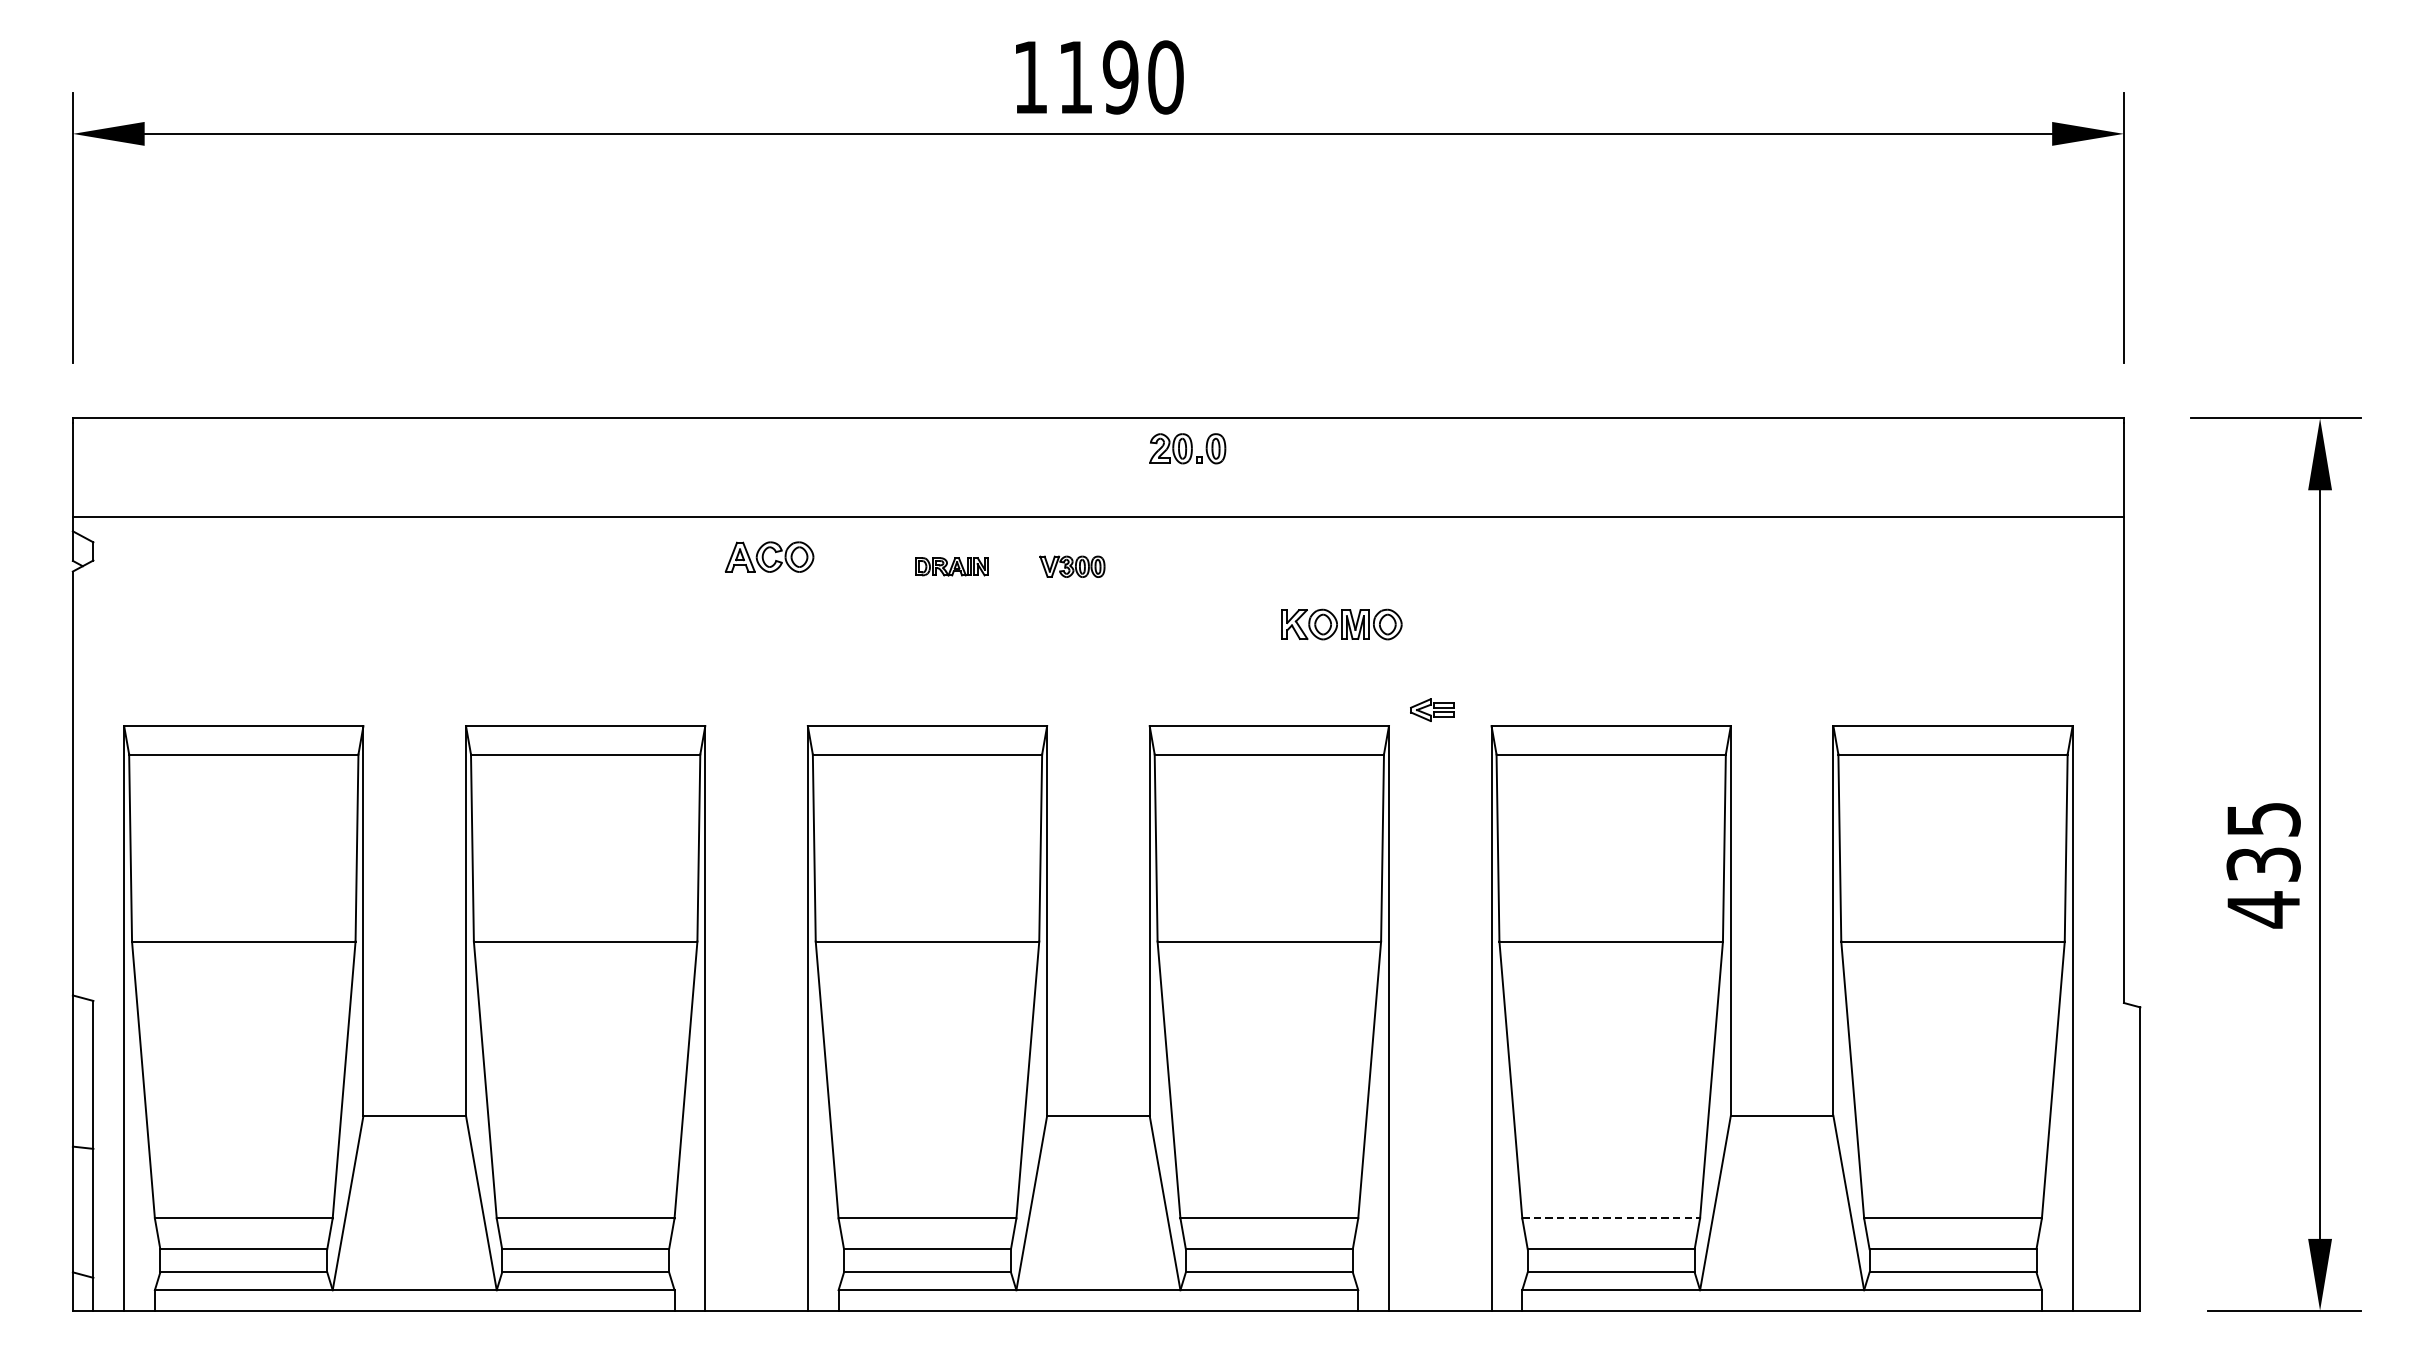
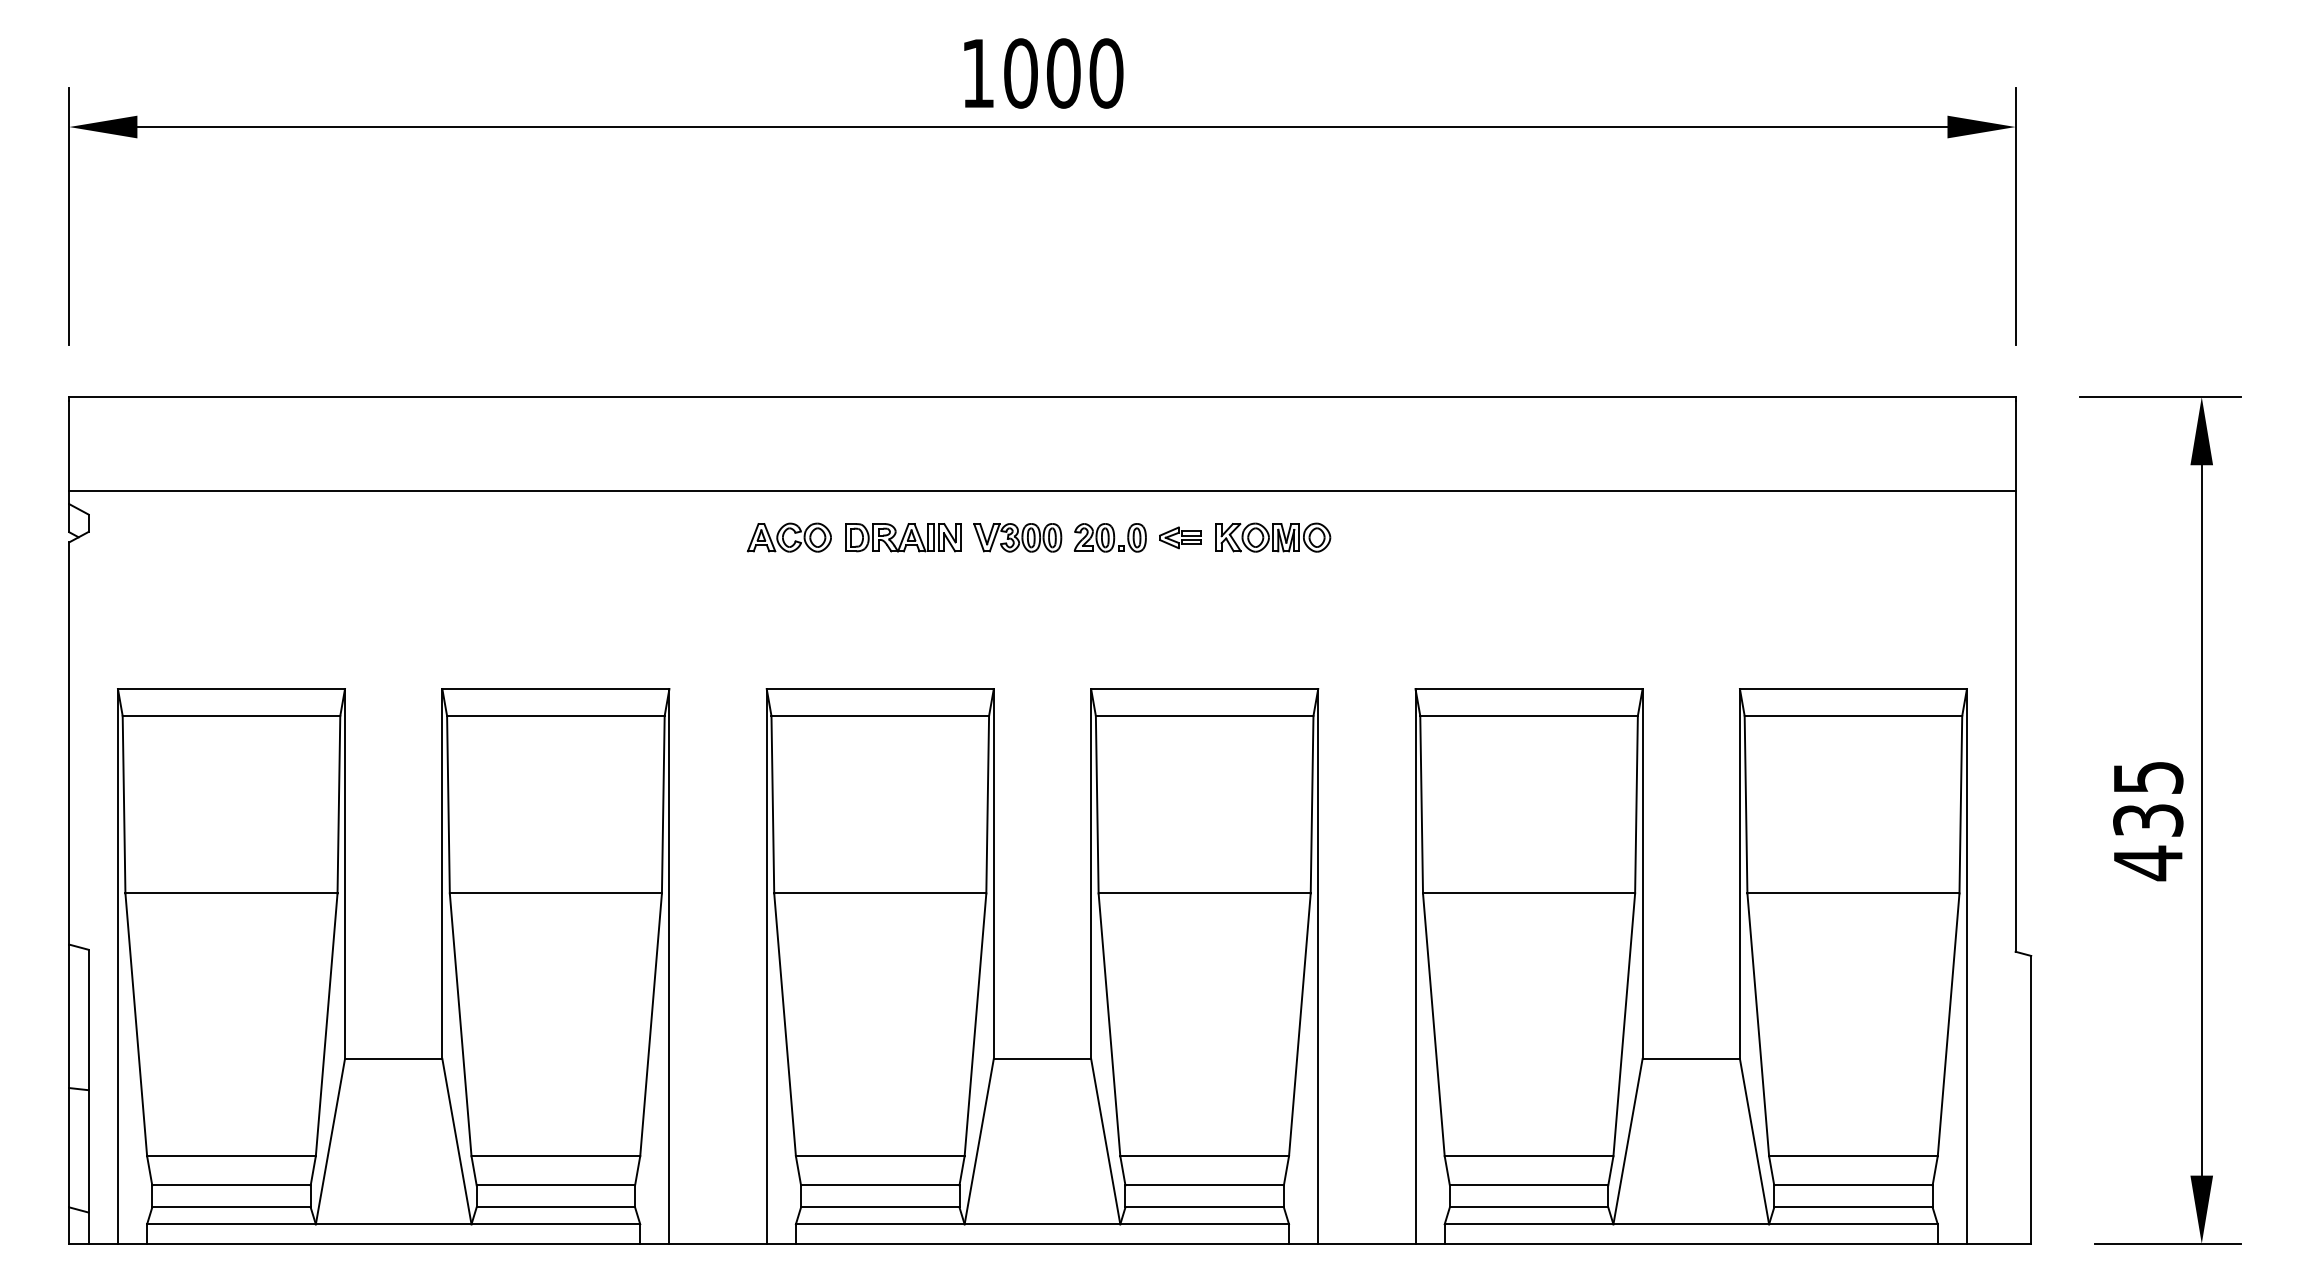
text: (1098, 77) -> (1042, 73), 1190 -> 1000
part: (1186, 448) -> (1109, 537), moved
part: (768, 556) -> (788, 537), moved
part: (951, 566) -> (903, 537), size x1.67
part: (1072, 566) -> (1017, 537), size x1.43
part: (1341, 624) -> (1273, 537), moved
part: (1432, 709) -> (1180, 537), moved
line: (1611, 1218) -> (1529, 1156), dashed -> solid

